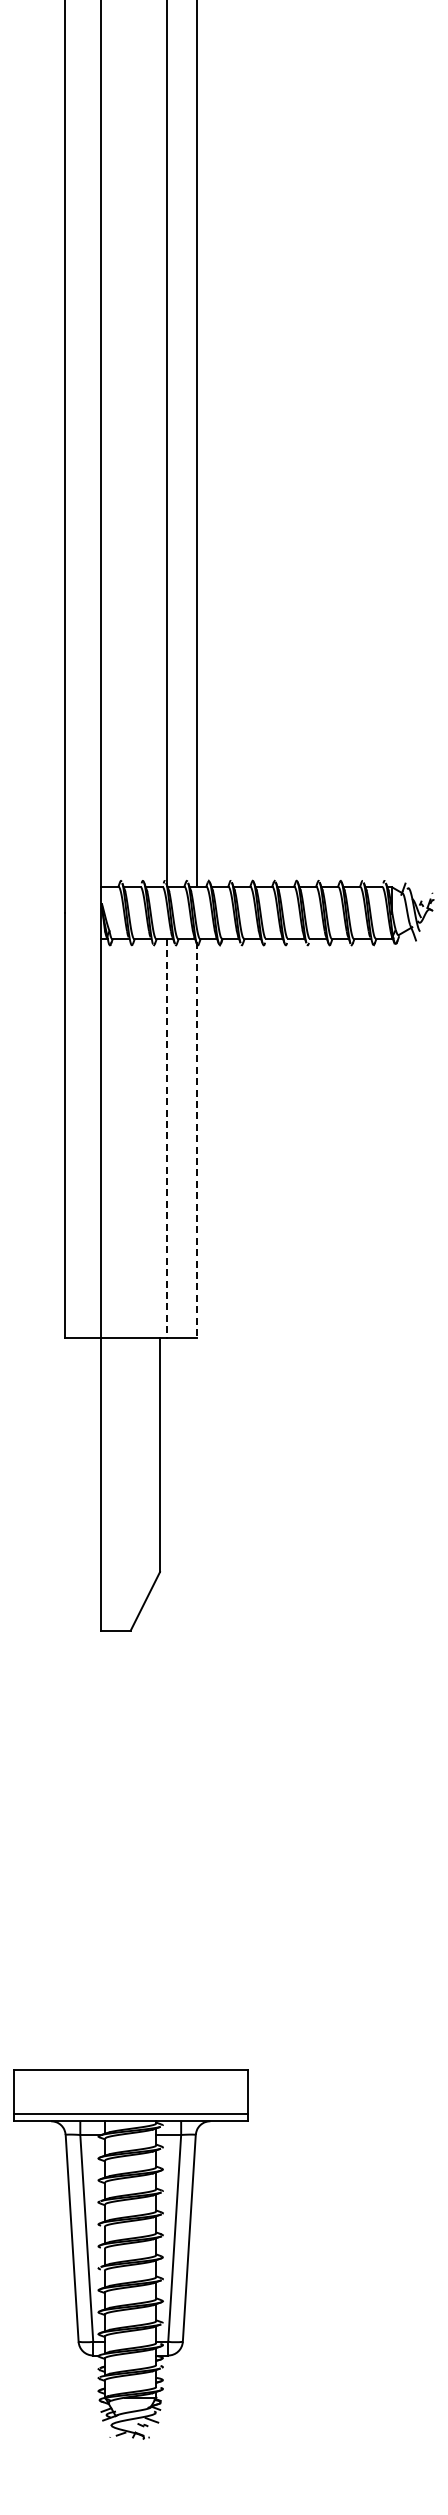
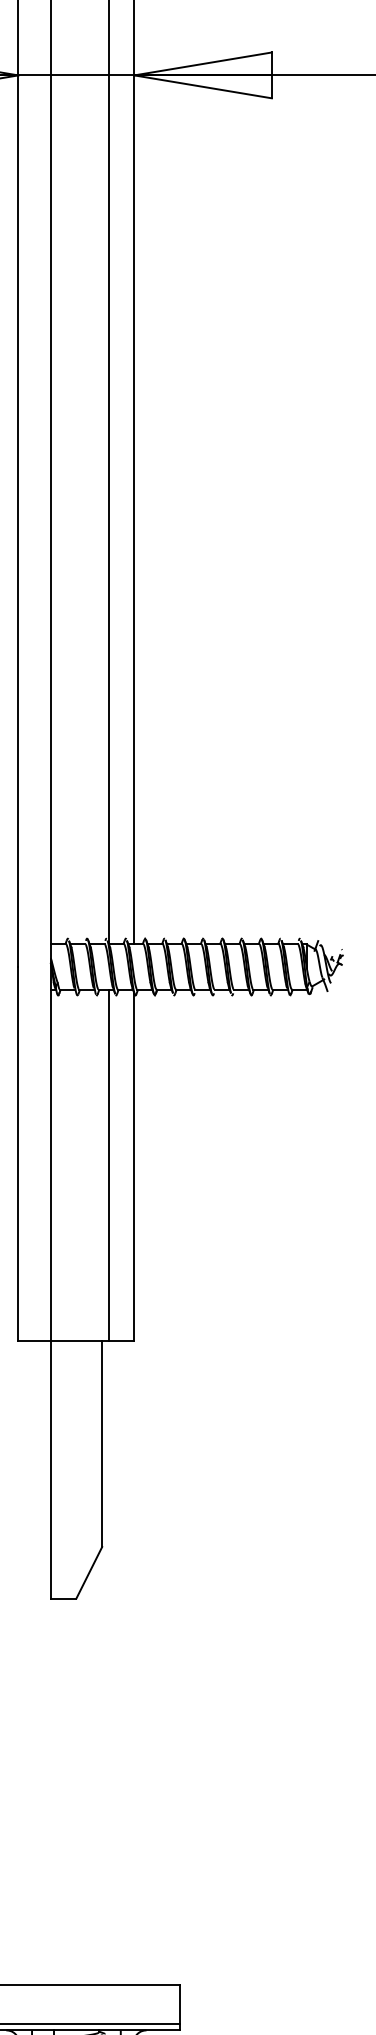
line: (167, 1138) -> (108, 1165), dashed -> solid
line: (196, 1140) -> (134, 1167), dashed -> solid

